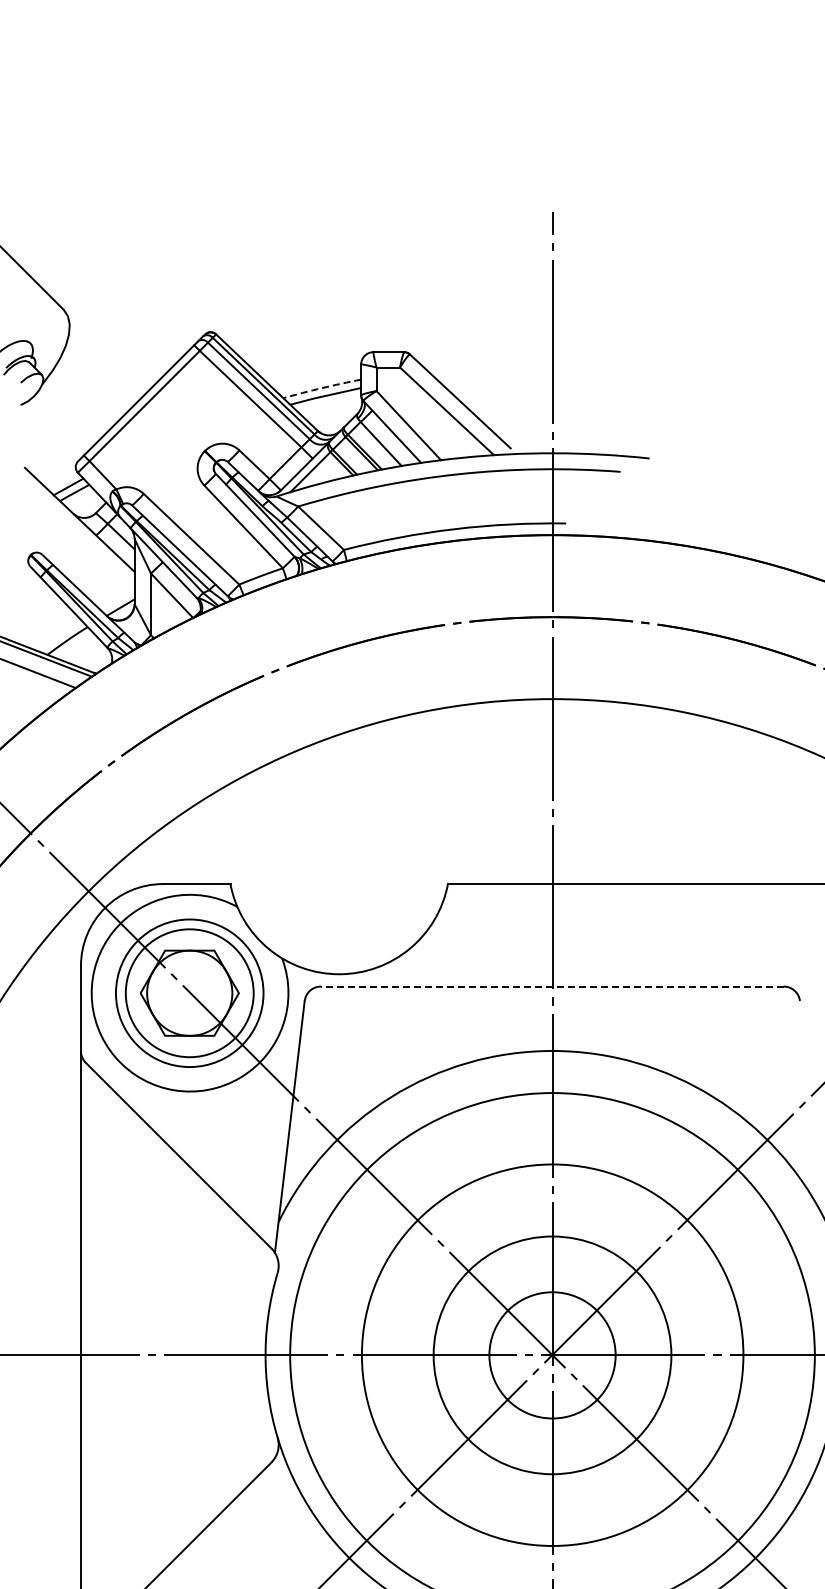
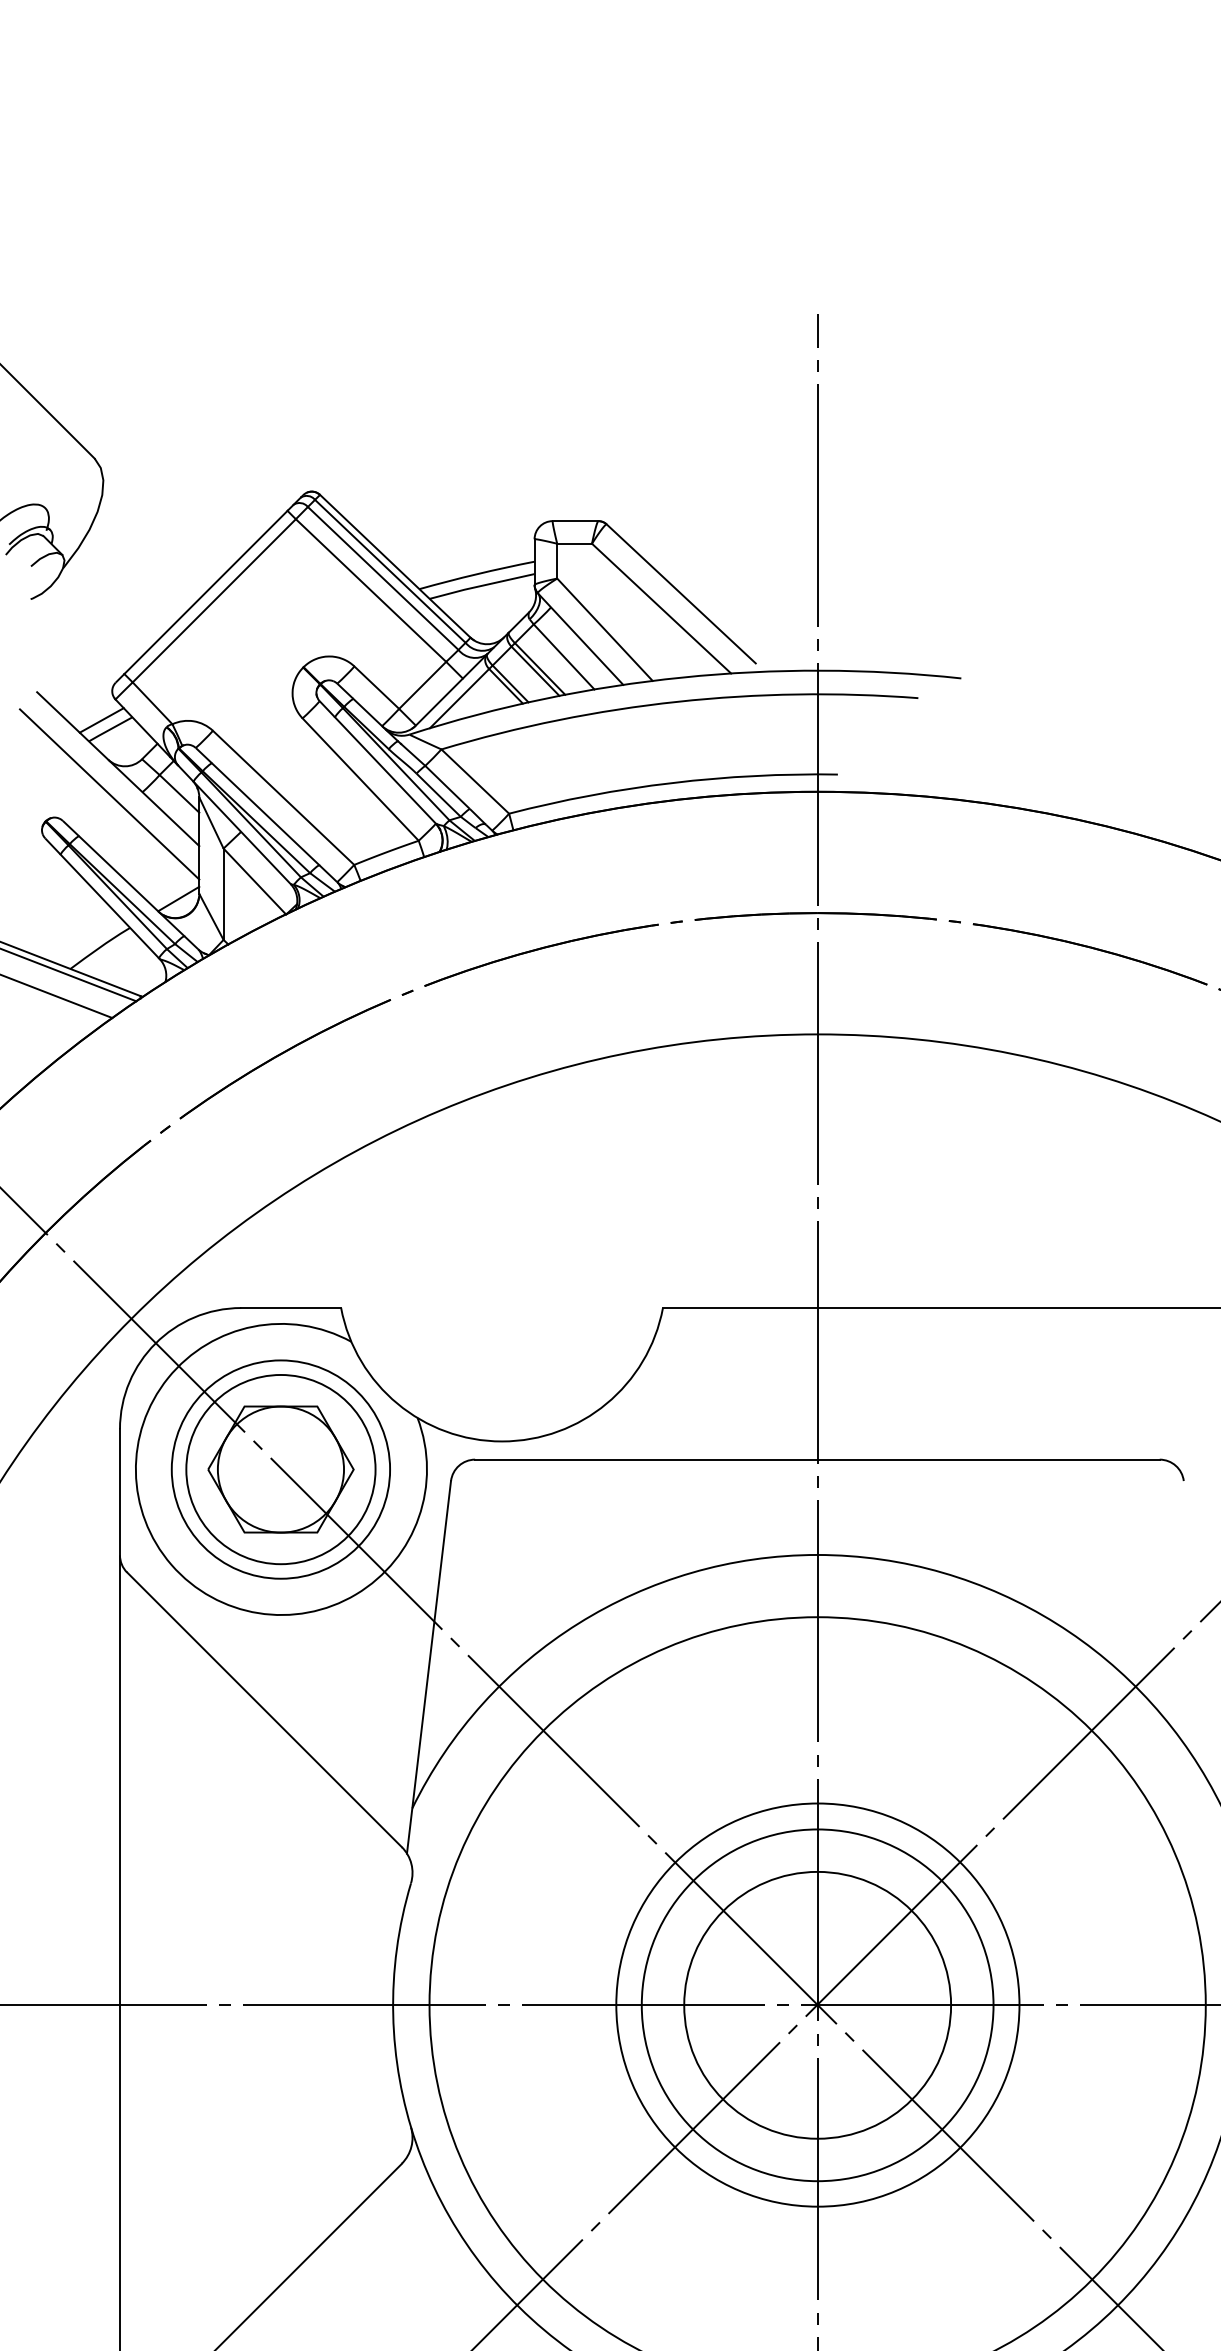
arc: (322, 388) -> (477, 574), dashed -> solid
line: (73, 536) -> (108, 793), added
line: (551, 986) -> (816, 1459), dashed -> solid
circle: (552, 1354) -> (817, 2004), size x0.71
circle: (552, 1355) -> (817, 2005), size x1.43

